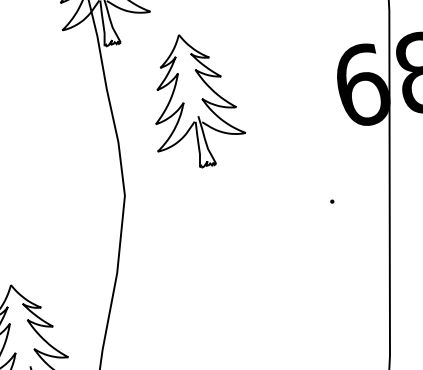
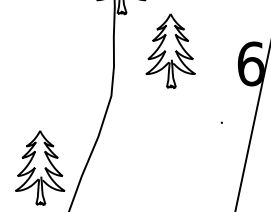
part: (192, 100) -> (170, 50), moved

